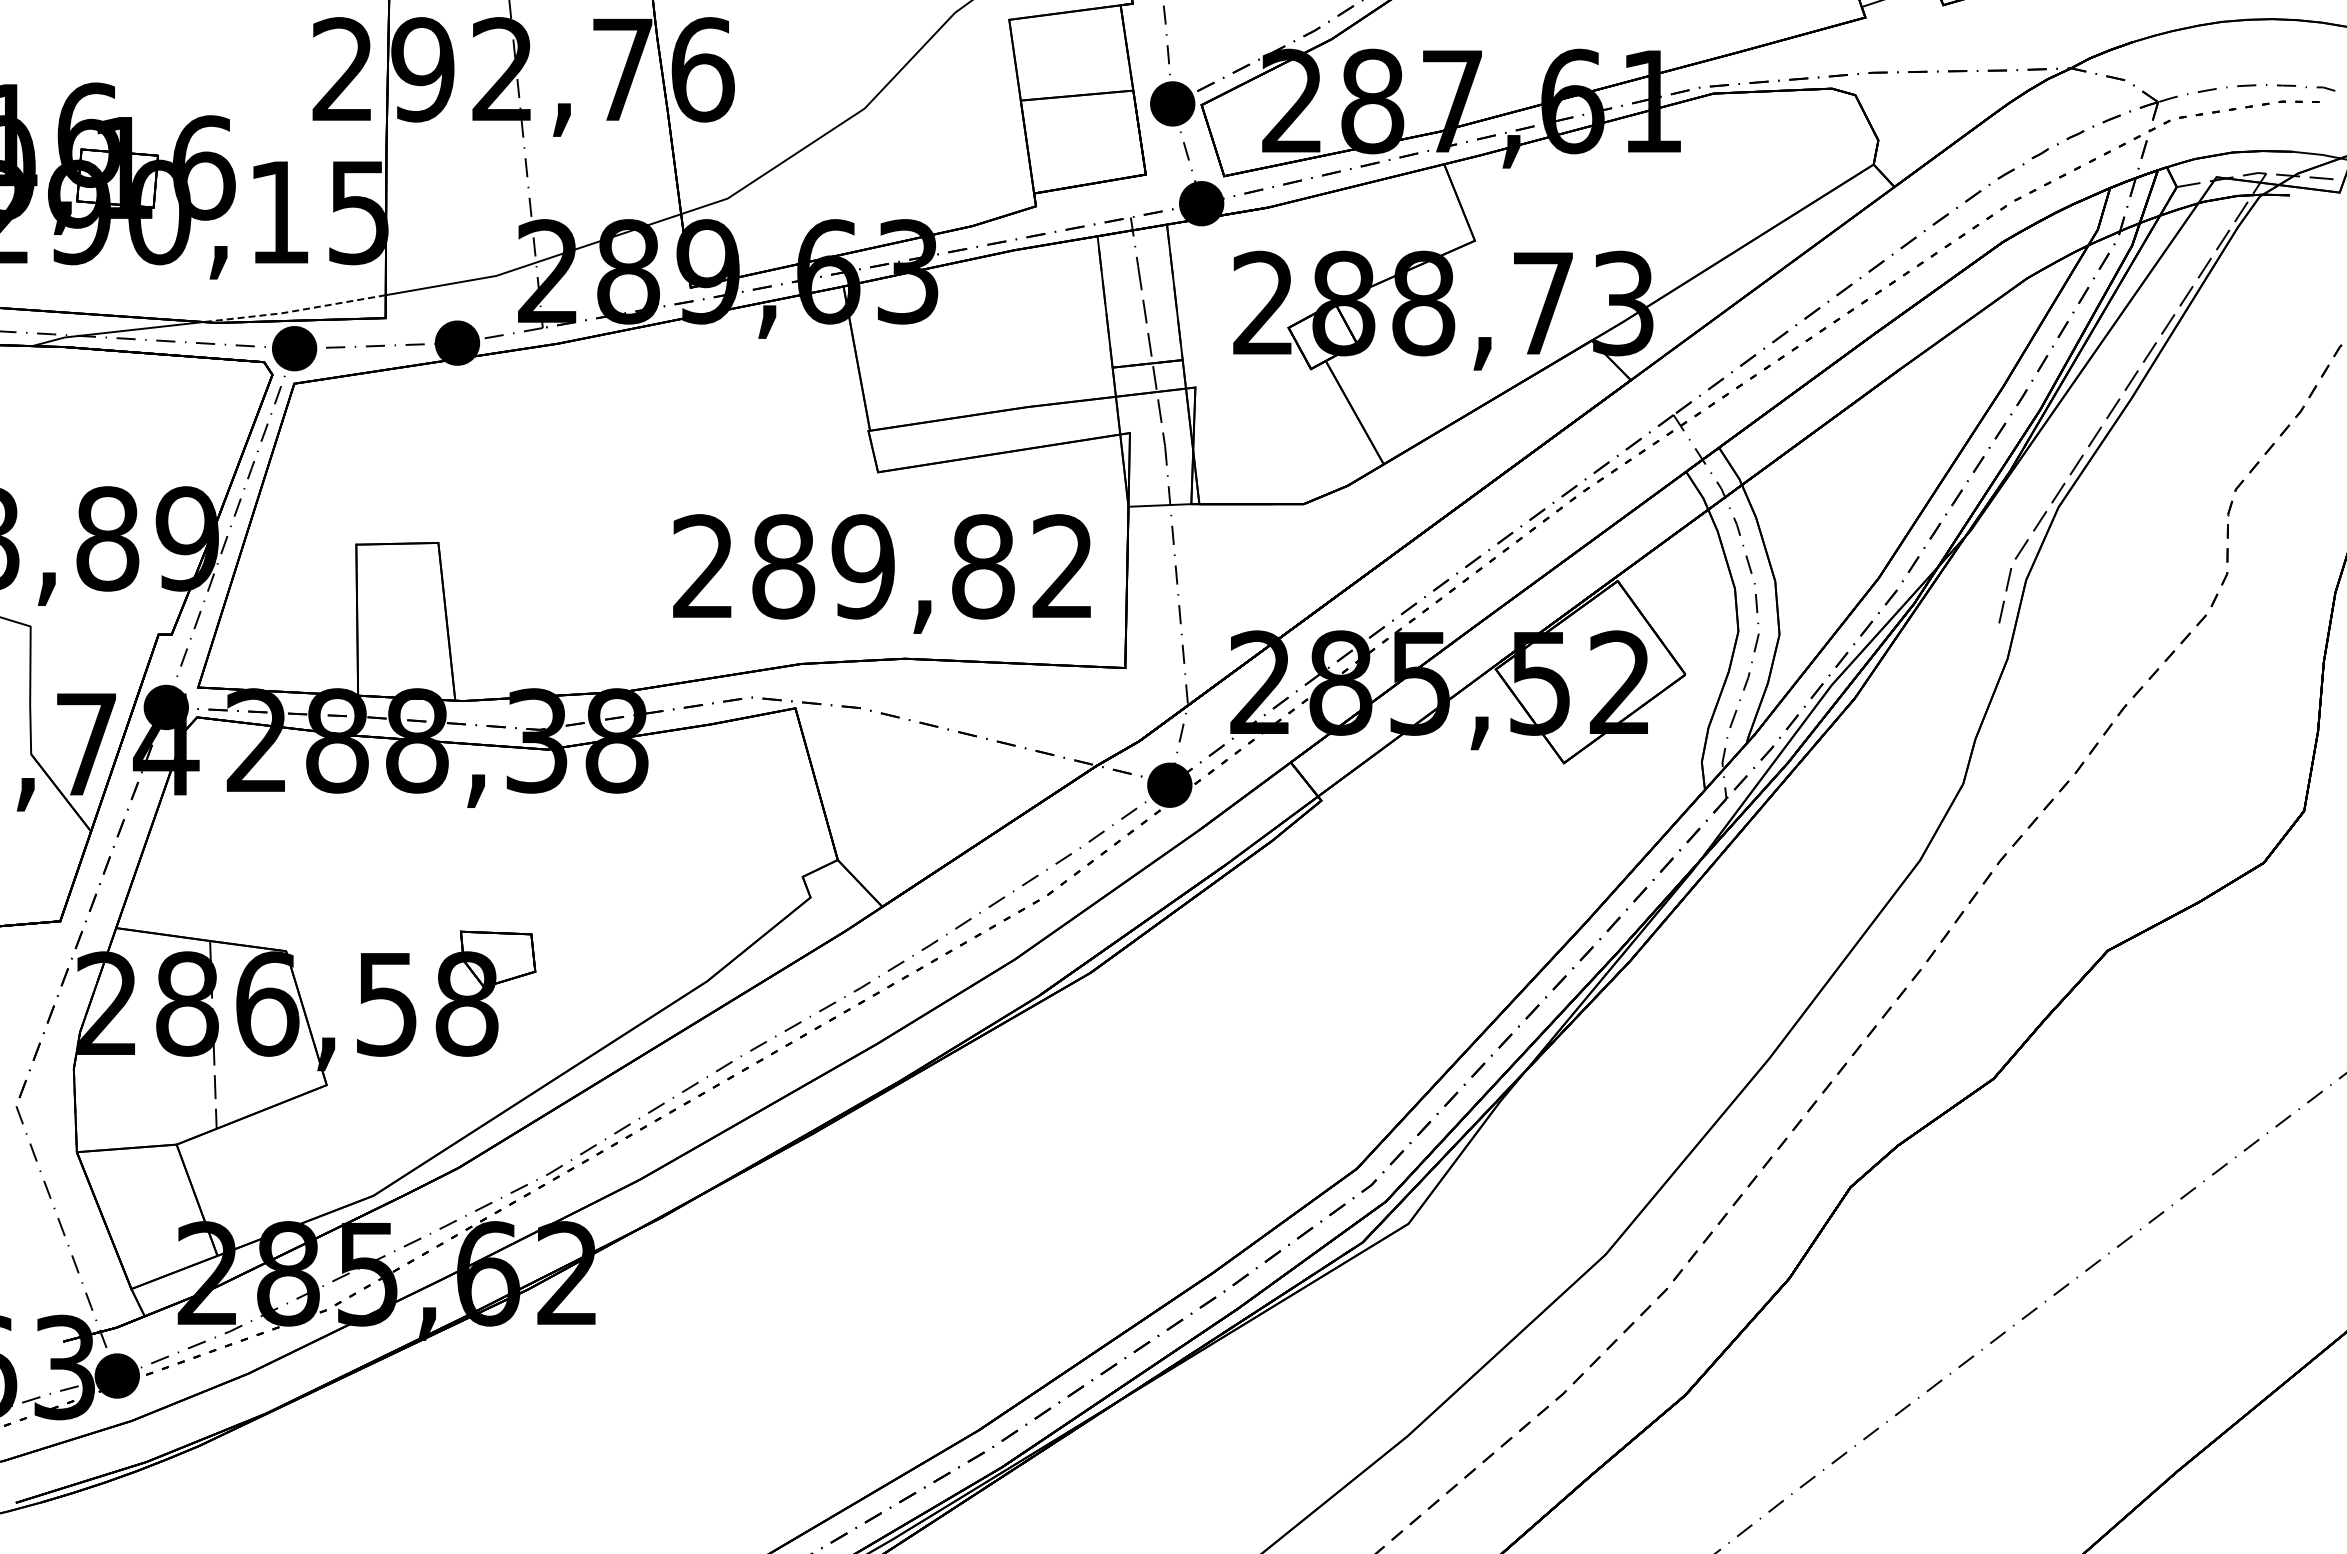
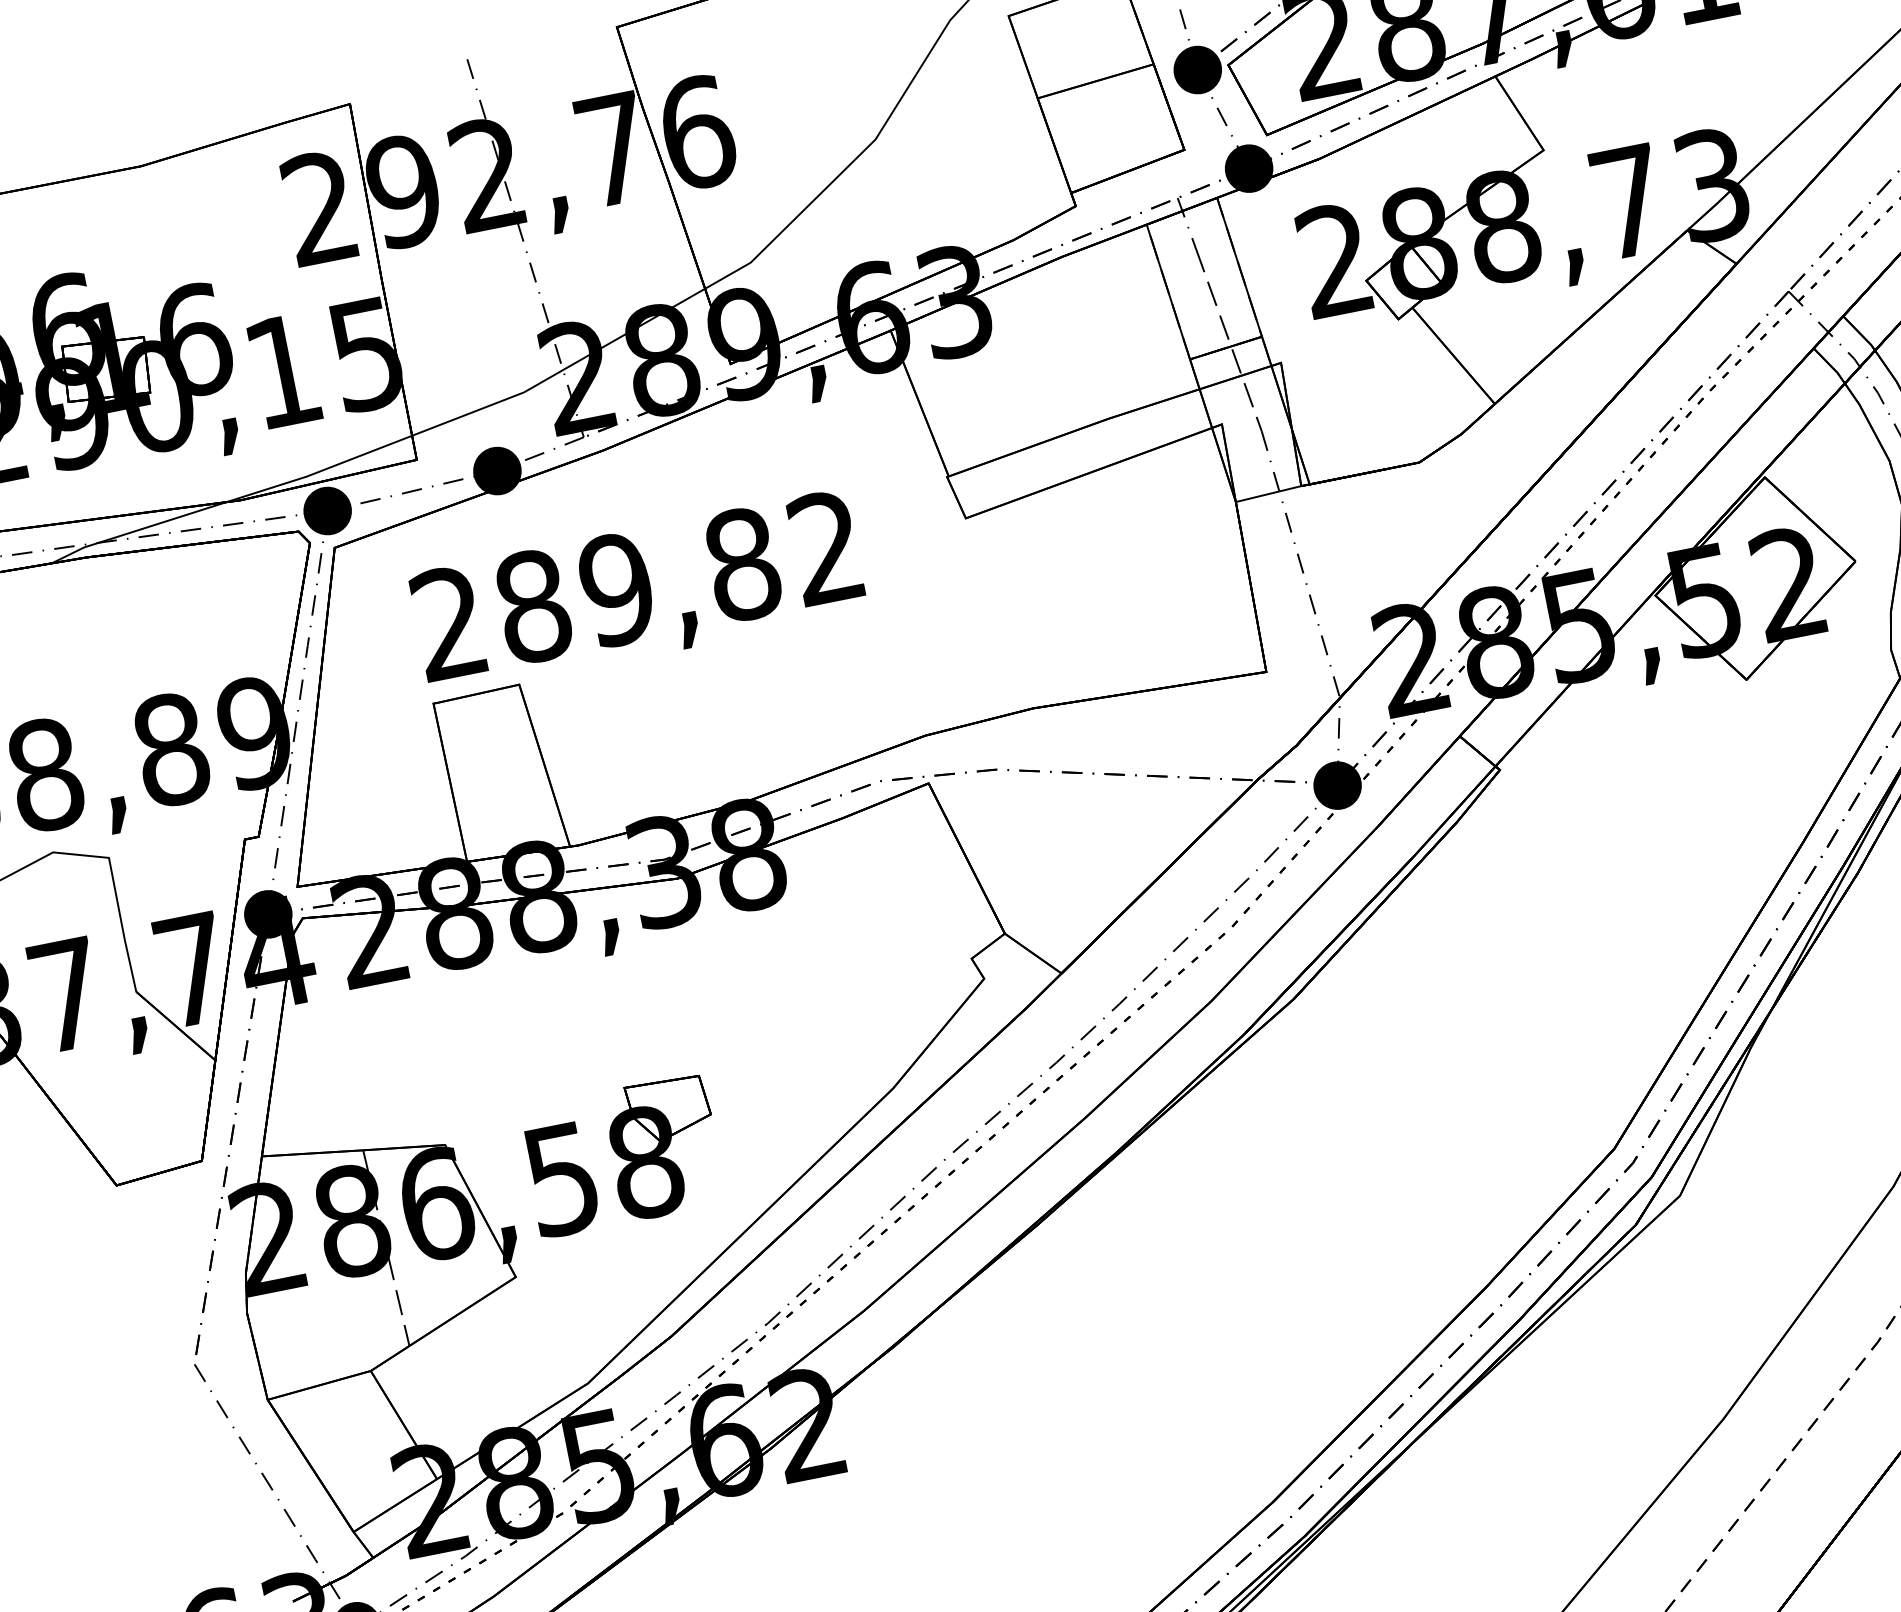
line: (294, 311) -> (319, 472), dashed -> solid
text: (881, 573) -> (637, 592), moved

